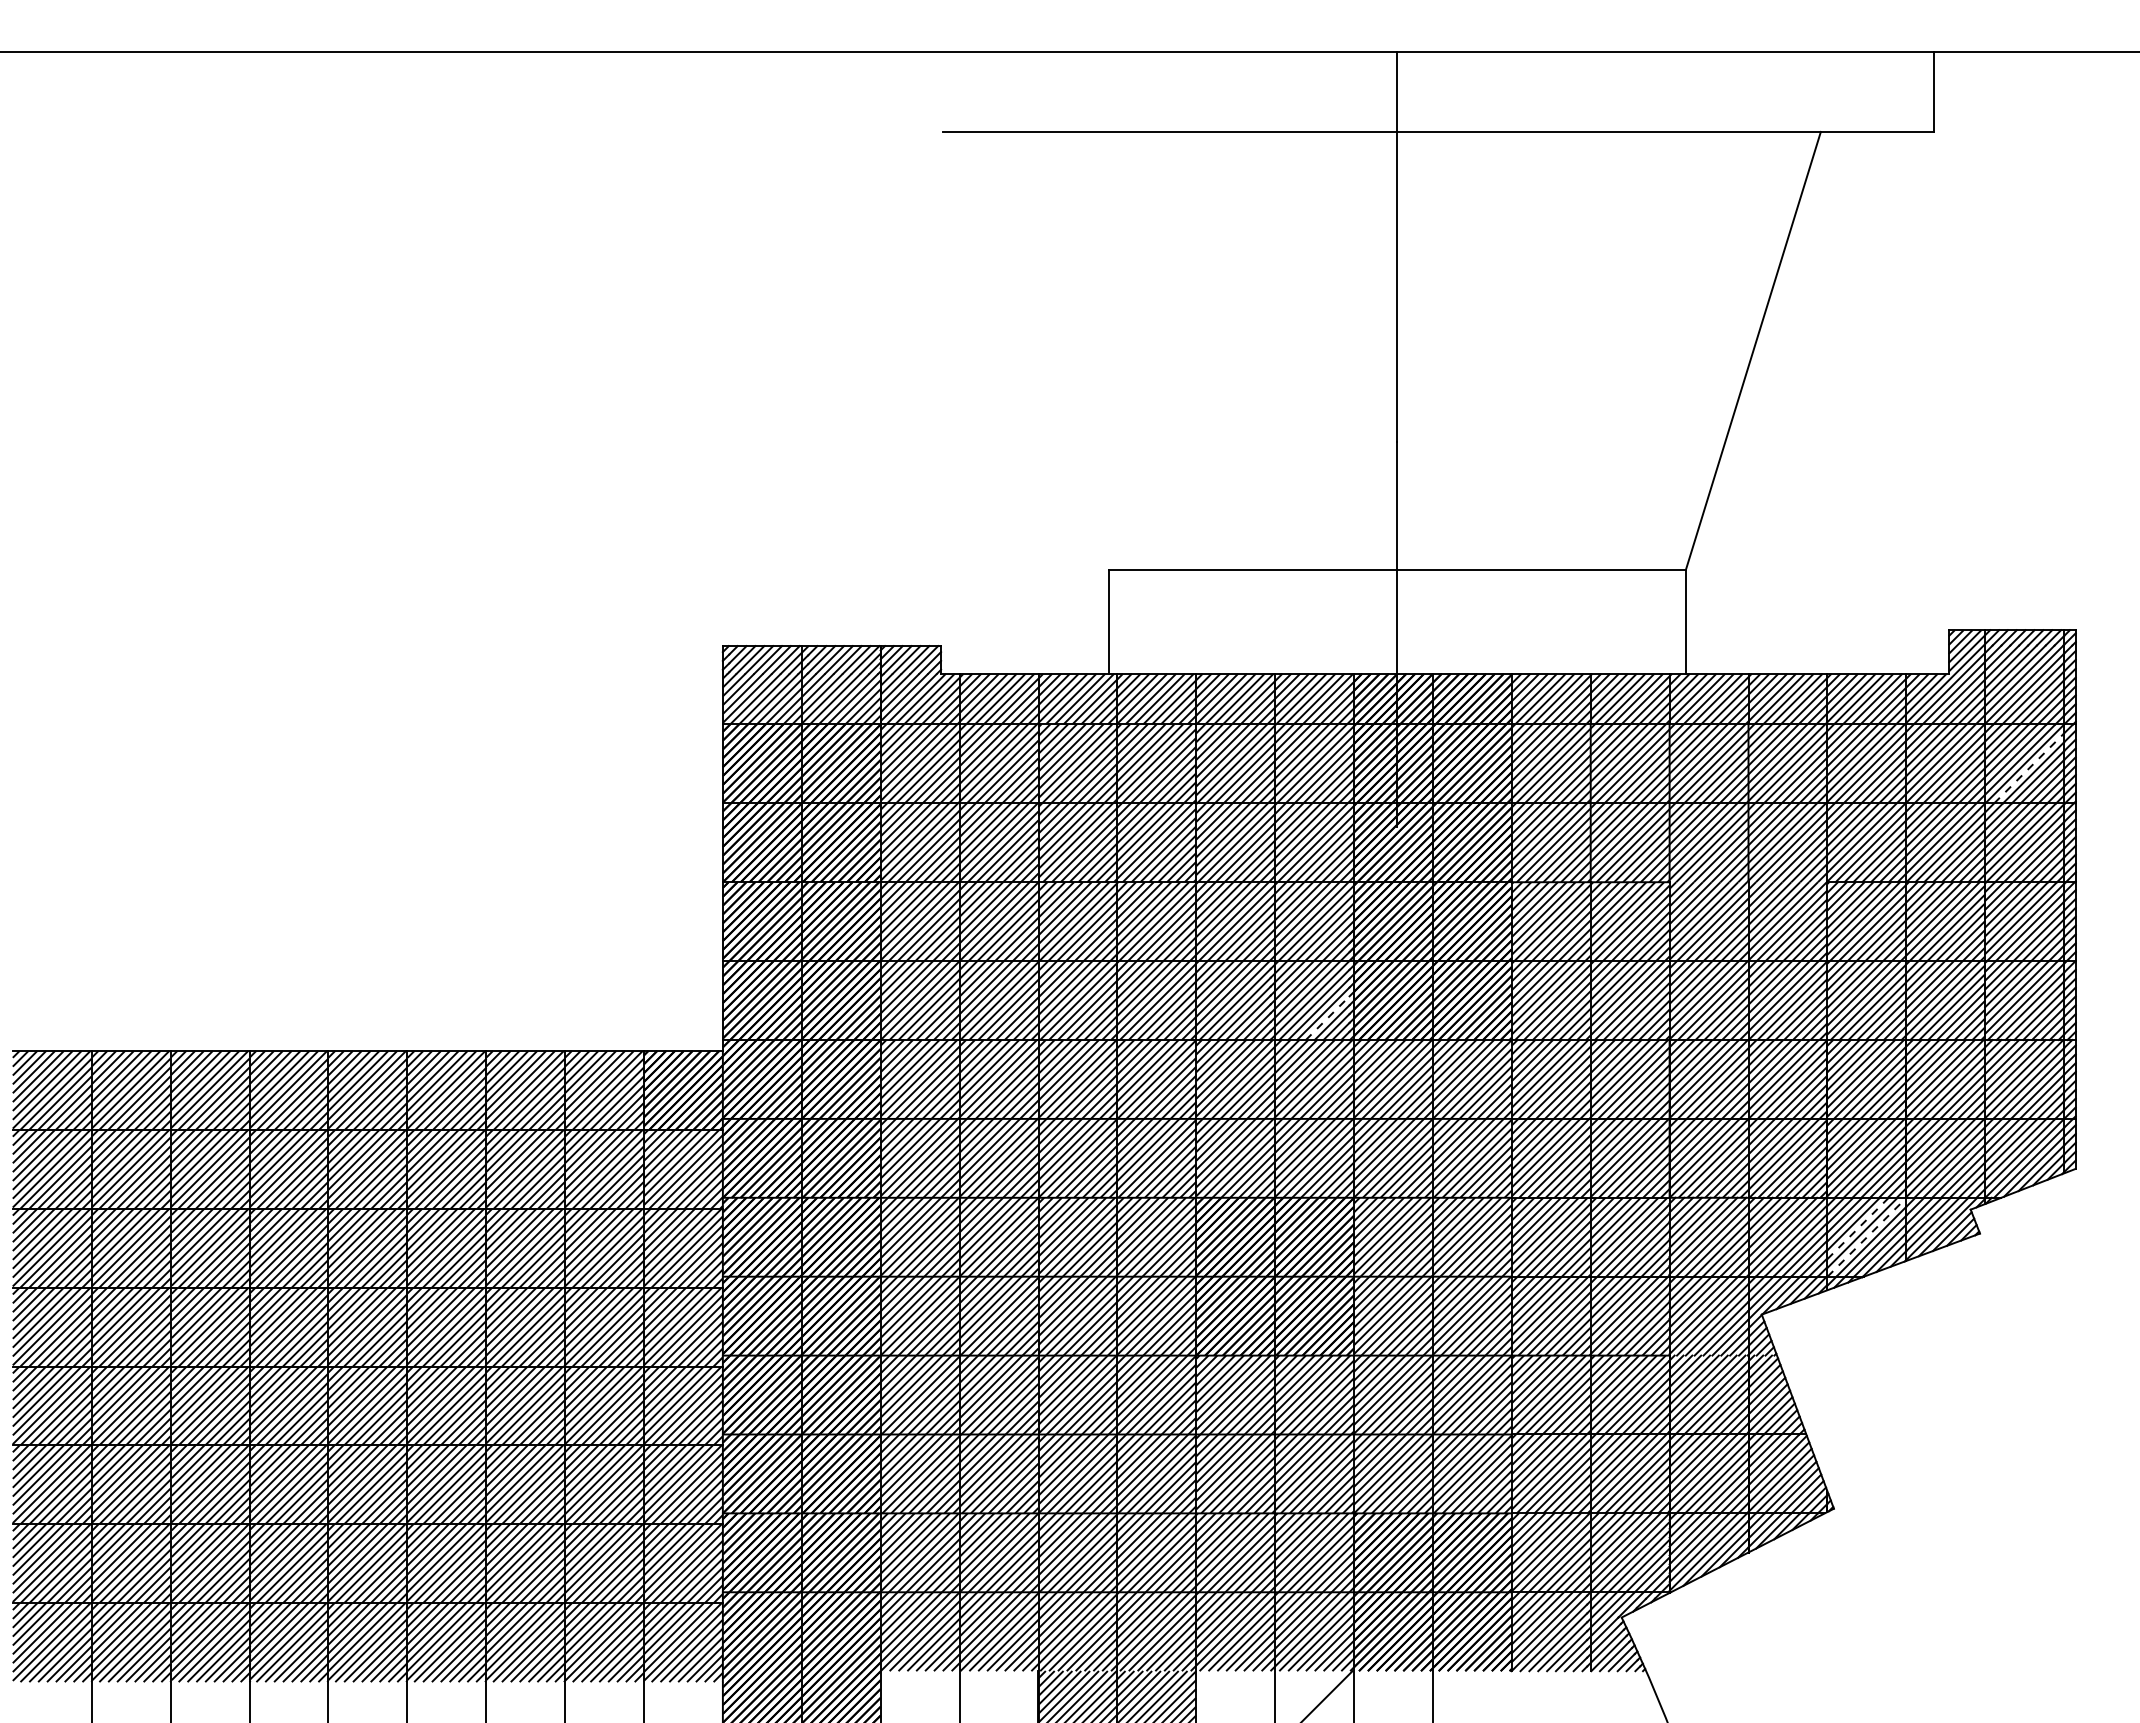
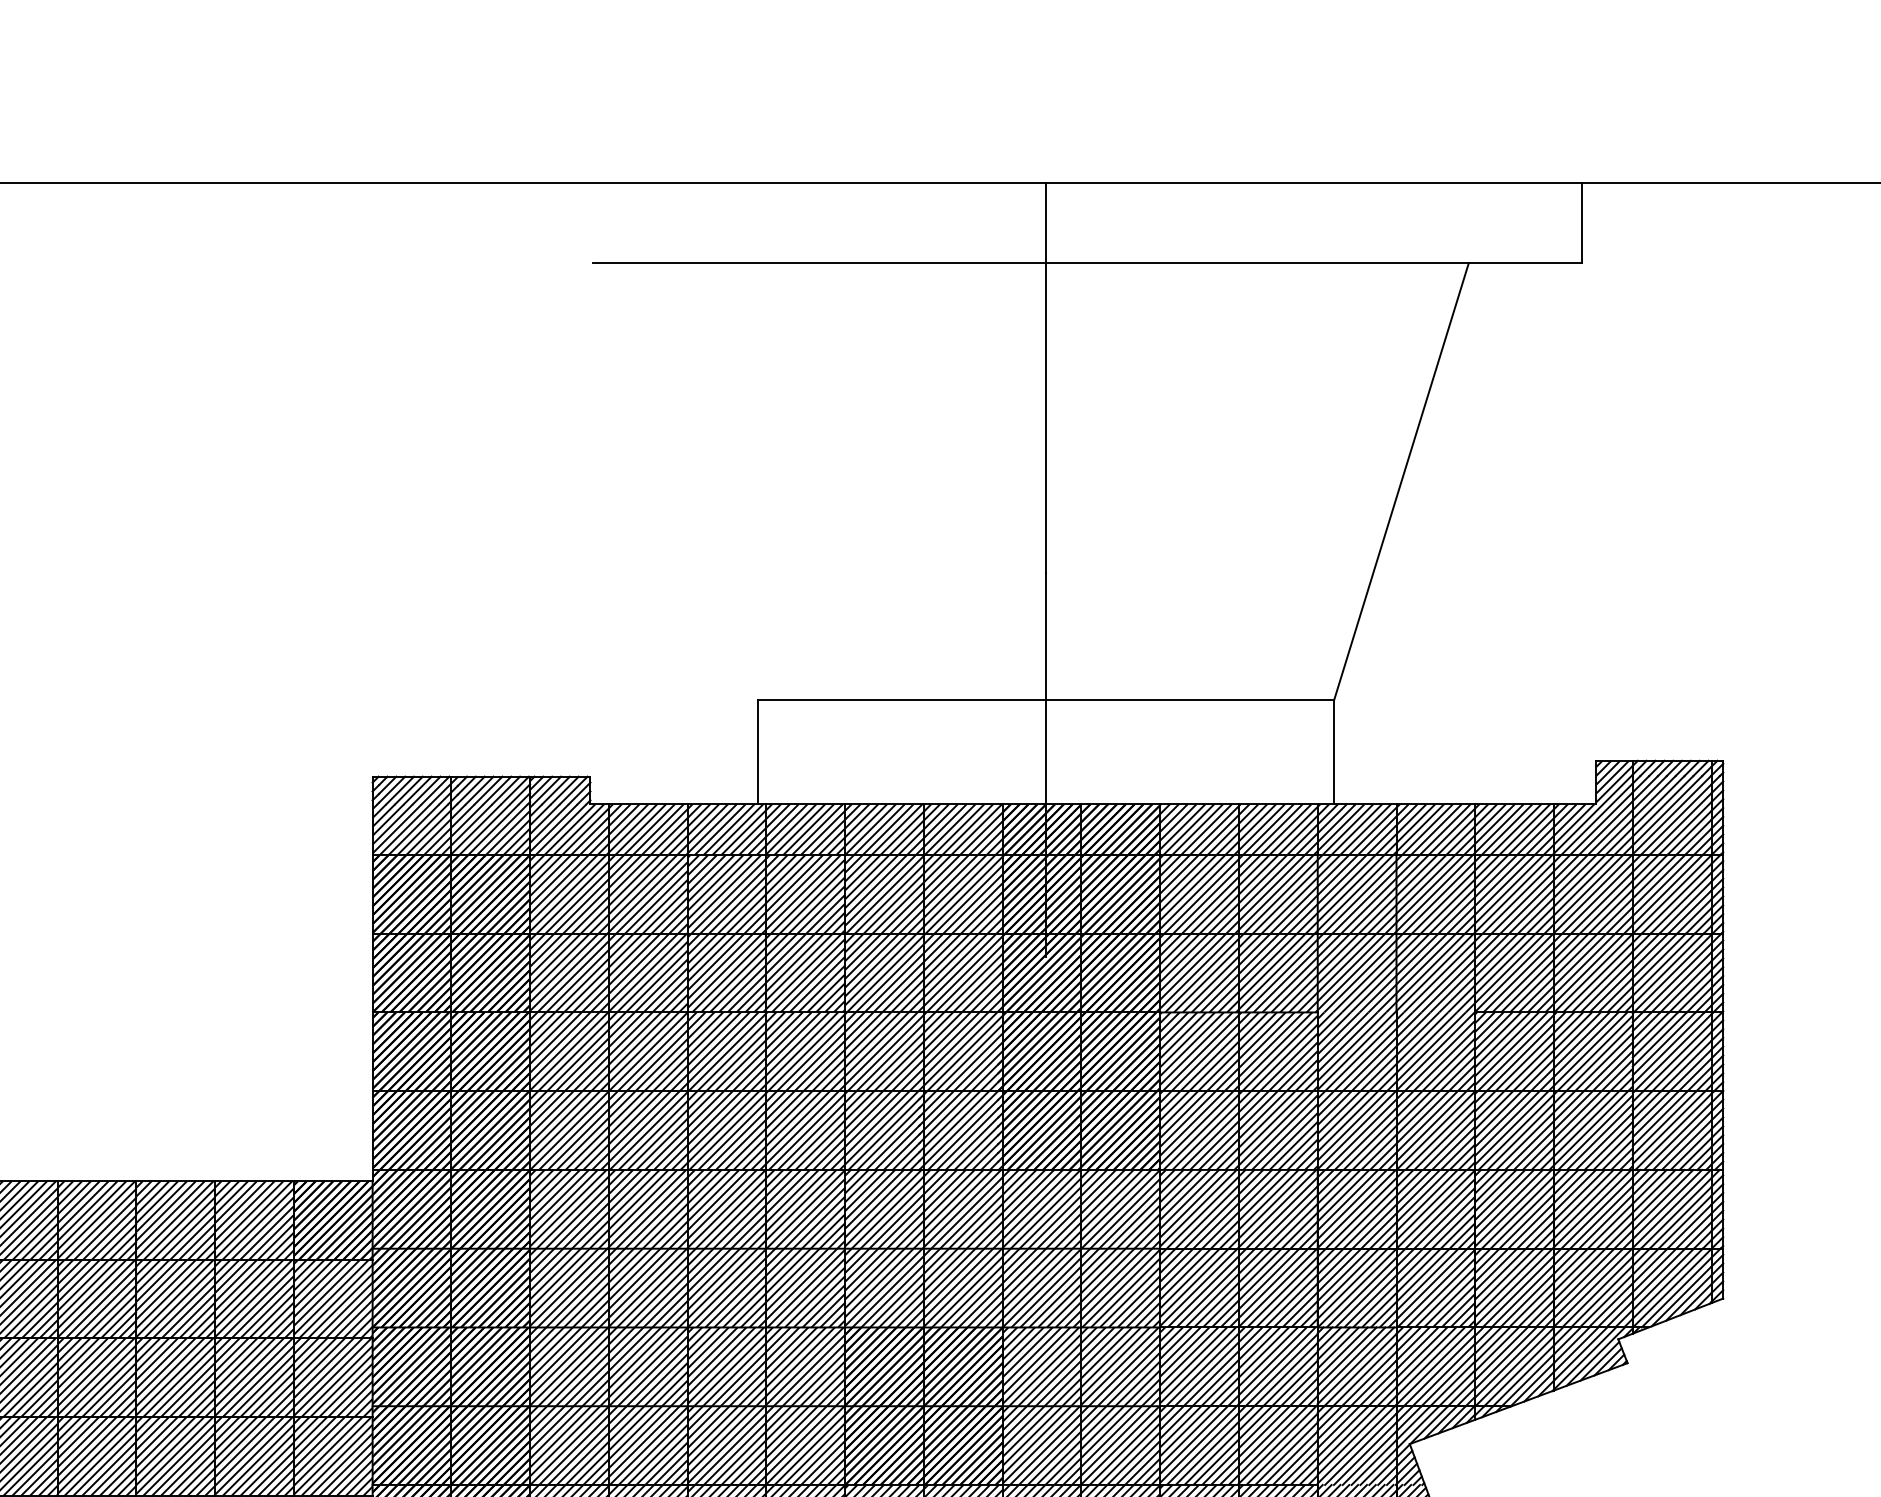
line: (2029, 768) -> (1677, 898), dashed -> solid
line: (1327, 1018) -> (976, 1148), dashed -> solid
line: (1858, 1228) -> (1506, 1358), dashed -> solid
line: (1866, 1237) -> (1514, 1367), dashed -> solid

